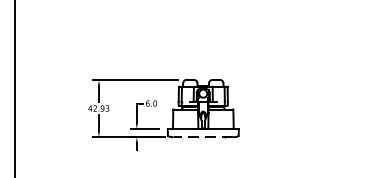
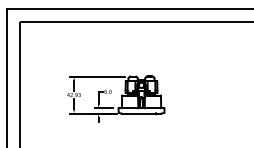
line: (203, 137) -> (141, 113), dashed -> solid

